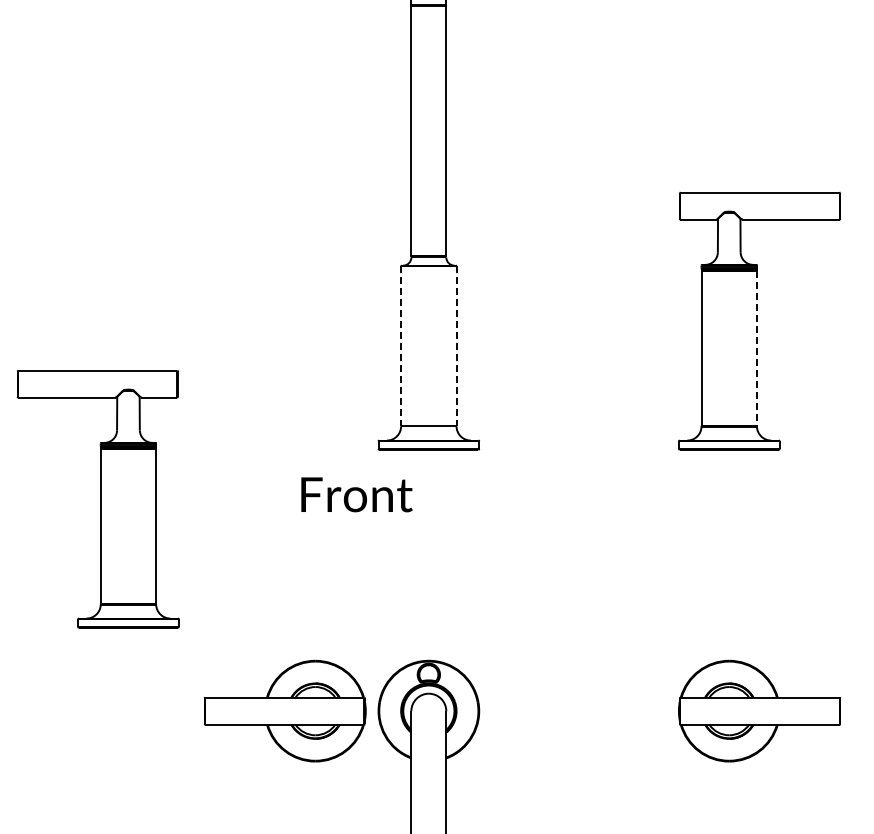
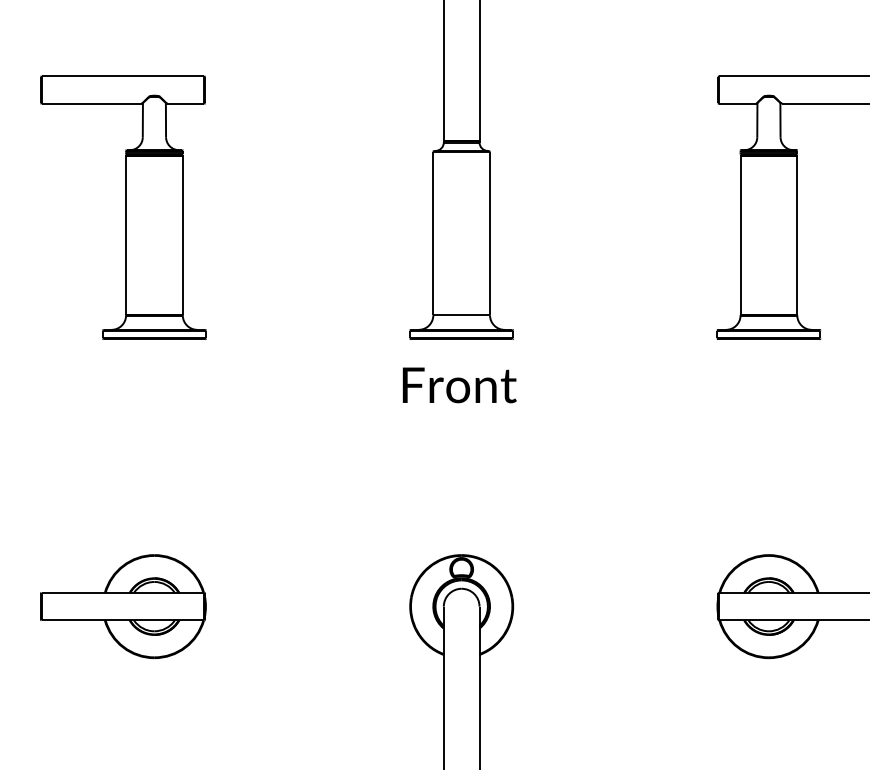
line: (401, 346) -> (433, 233), dashed -> solid
line: (456, 346) -> (489, 233), dashed -> solid
line: (756, 348) -> (796, 235), dashed -> solid
text: (356, 494) -> (459, 385), moved
part: (97, 498) -> (122, 207), moved
part: (284, 710) -> (122, 605), moved

